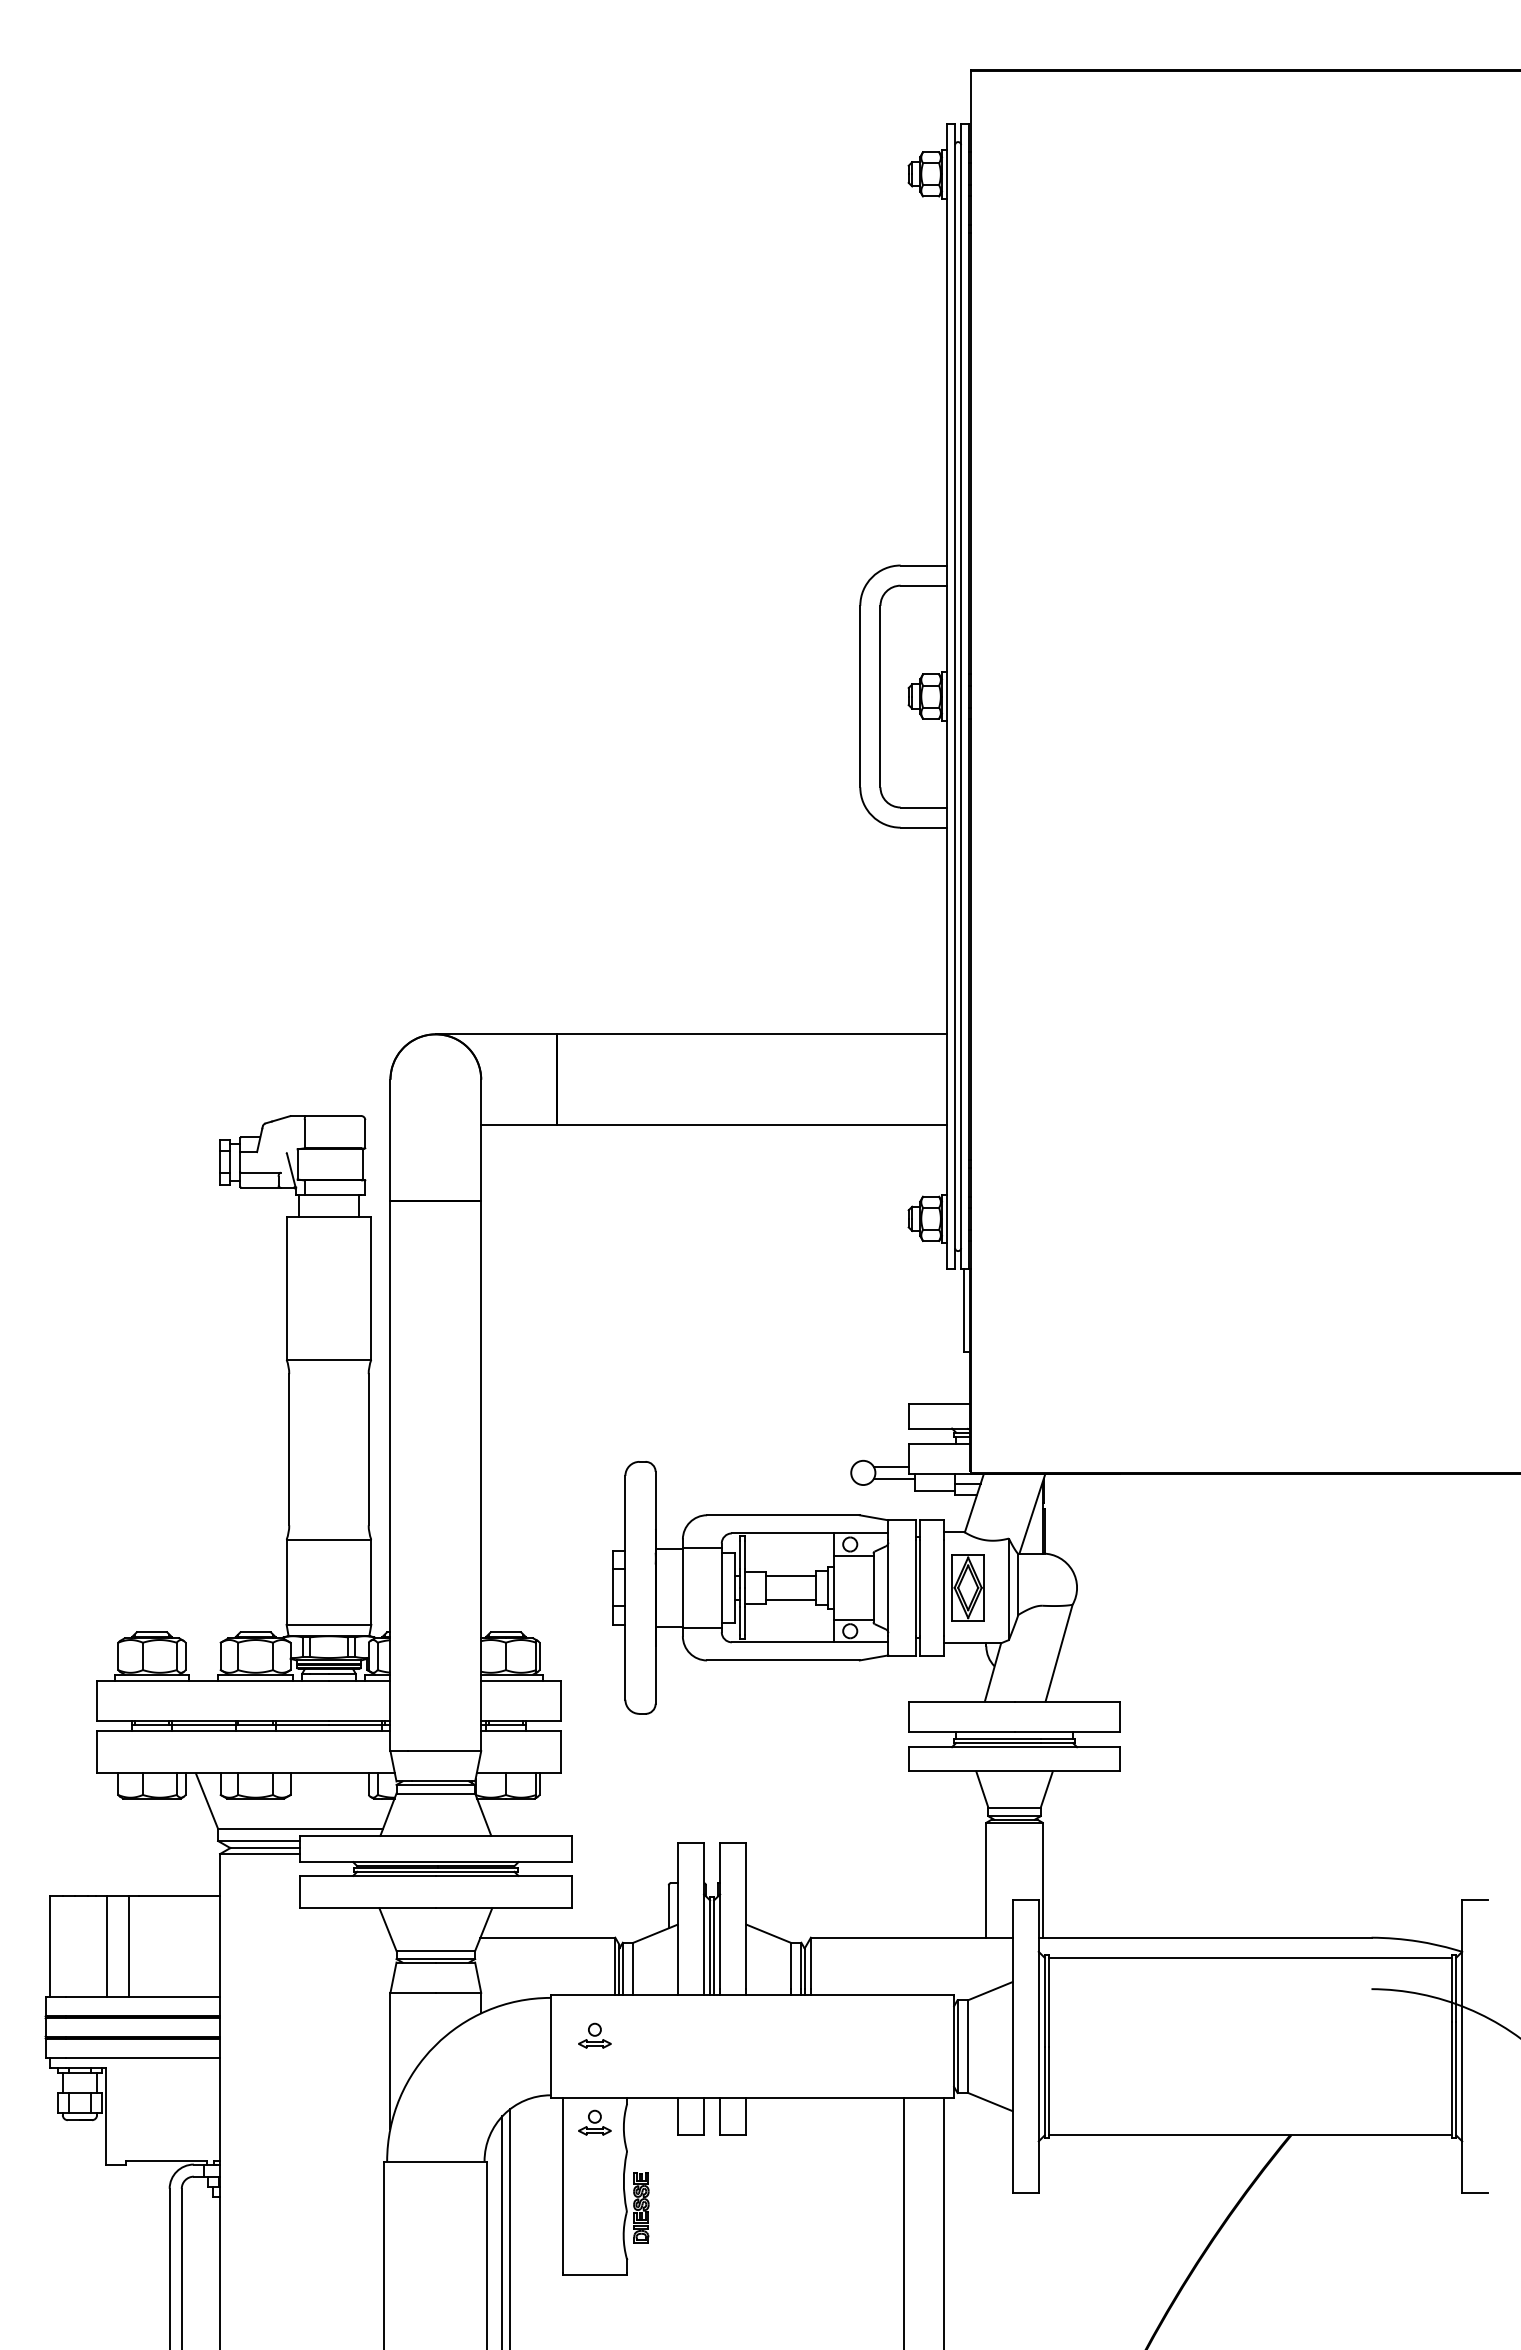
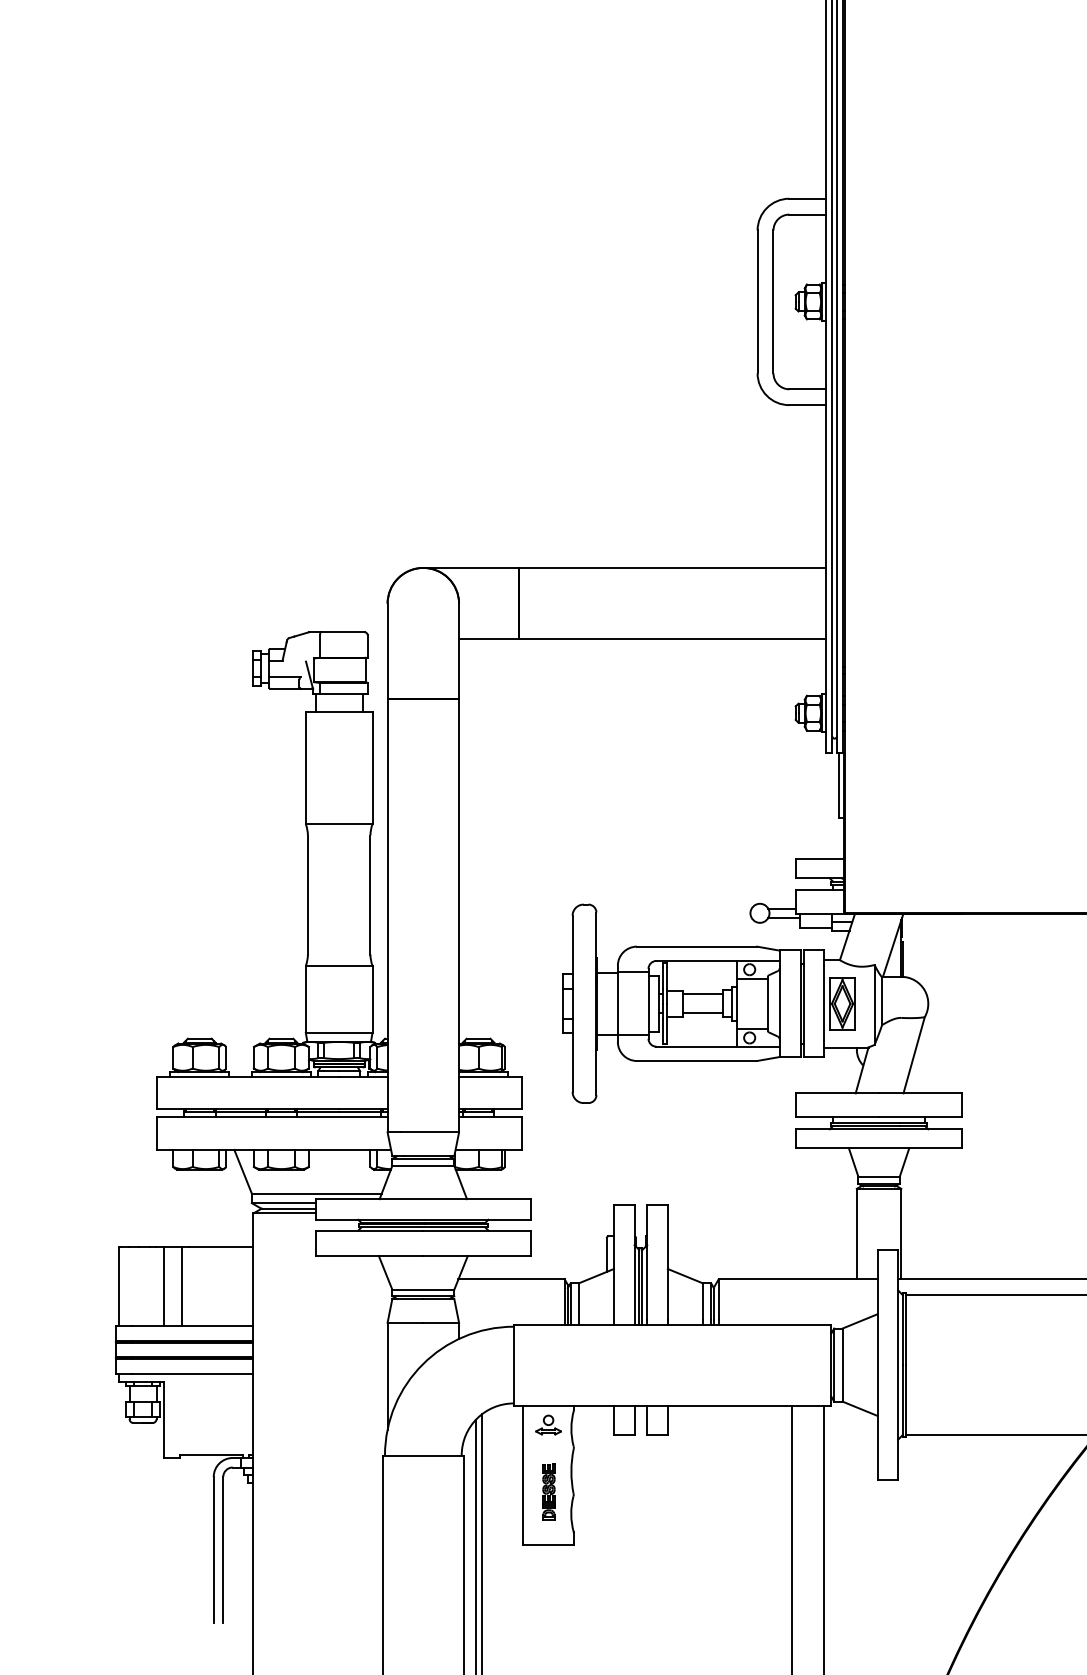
part: (594, 2035) -> (548, 1356), removed
part: (641, 2207) -> (549, 1491), moved

